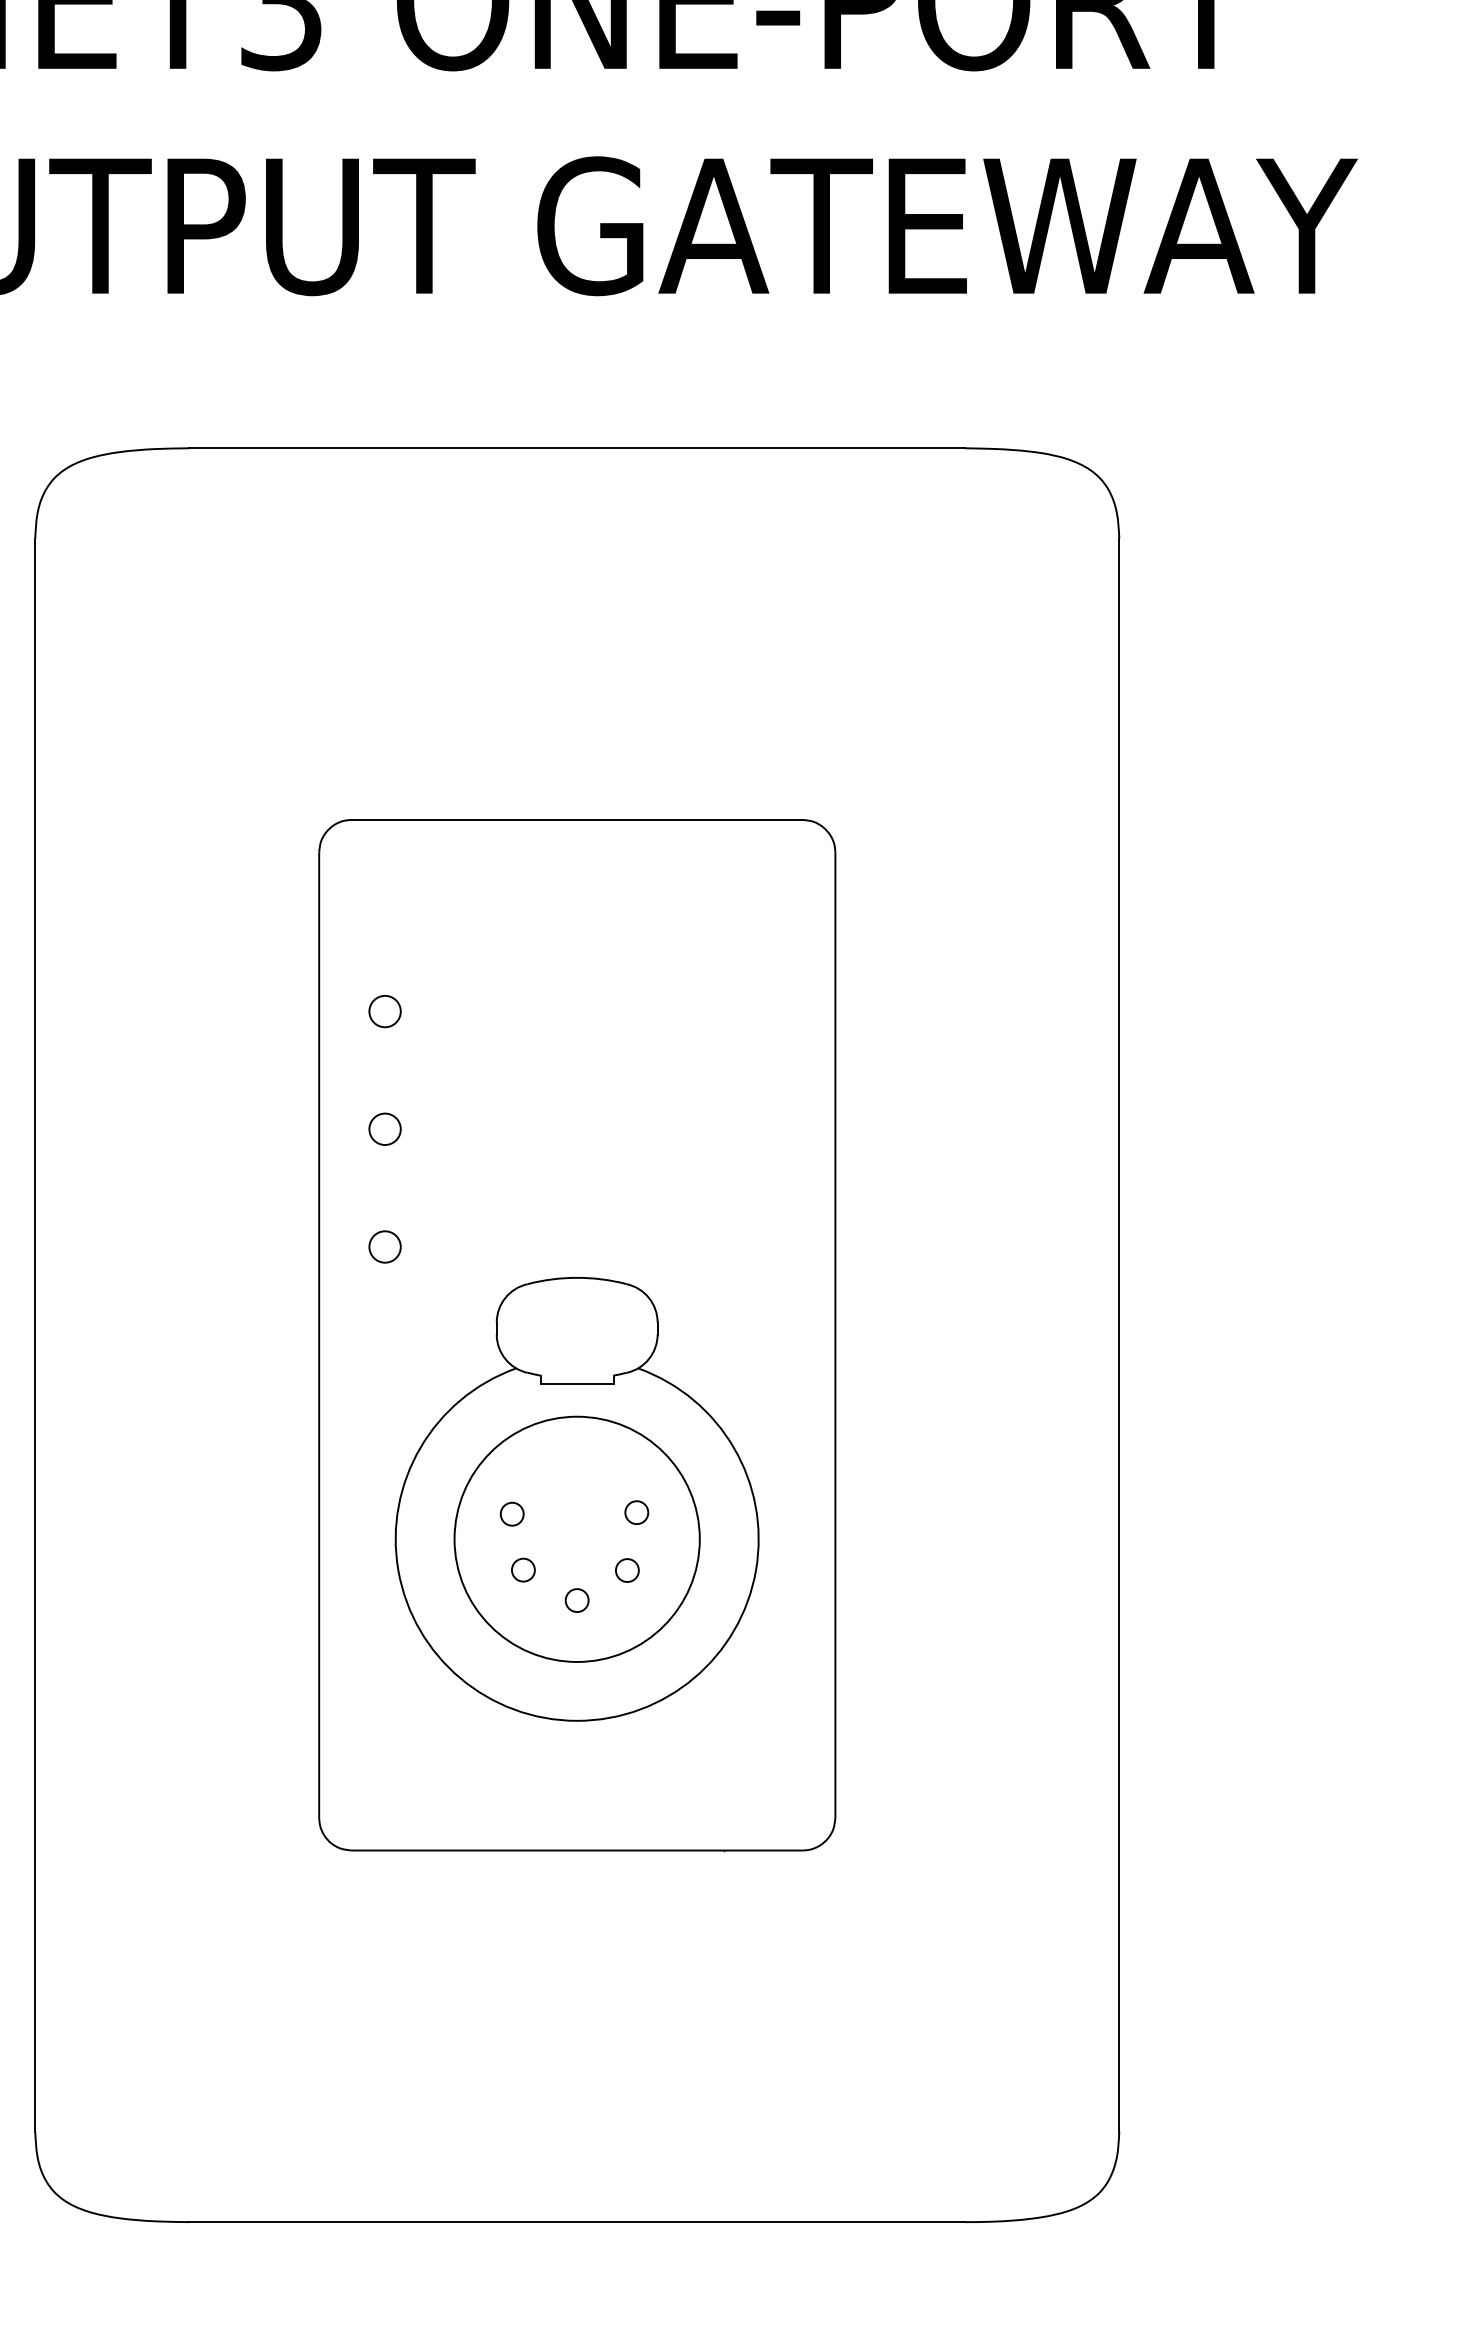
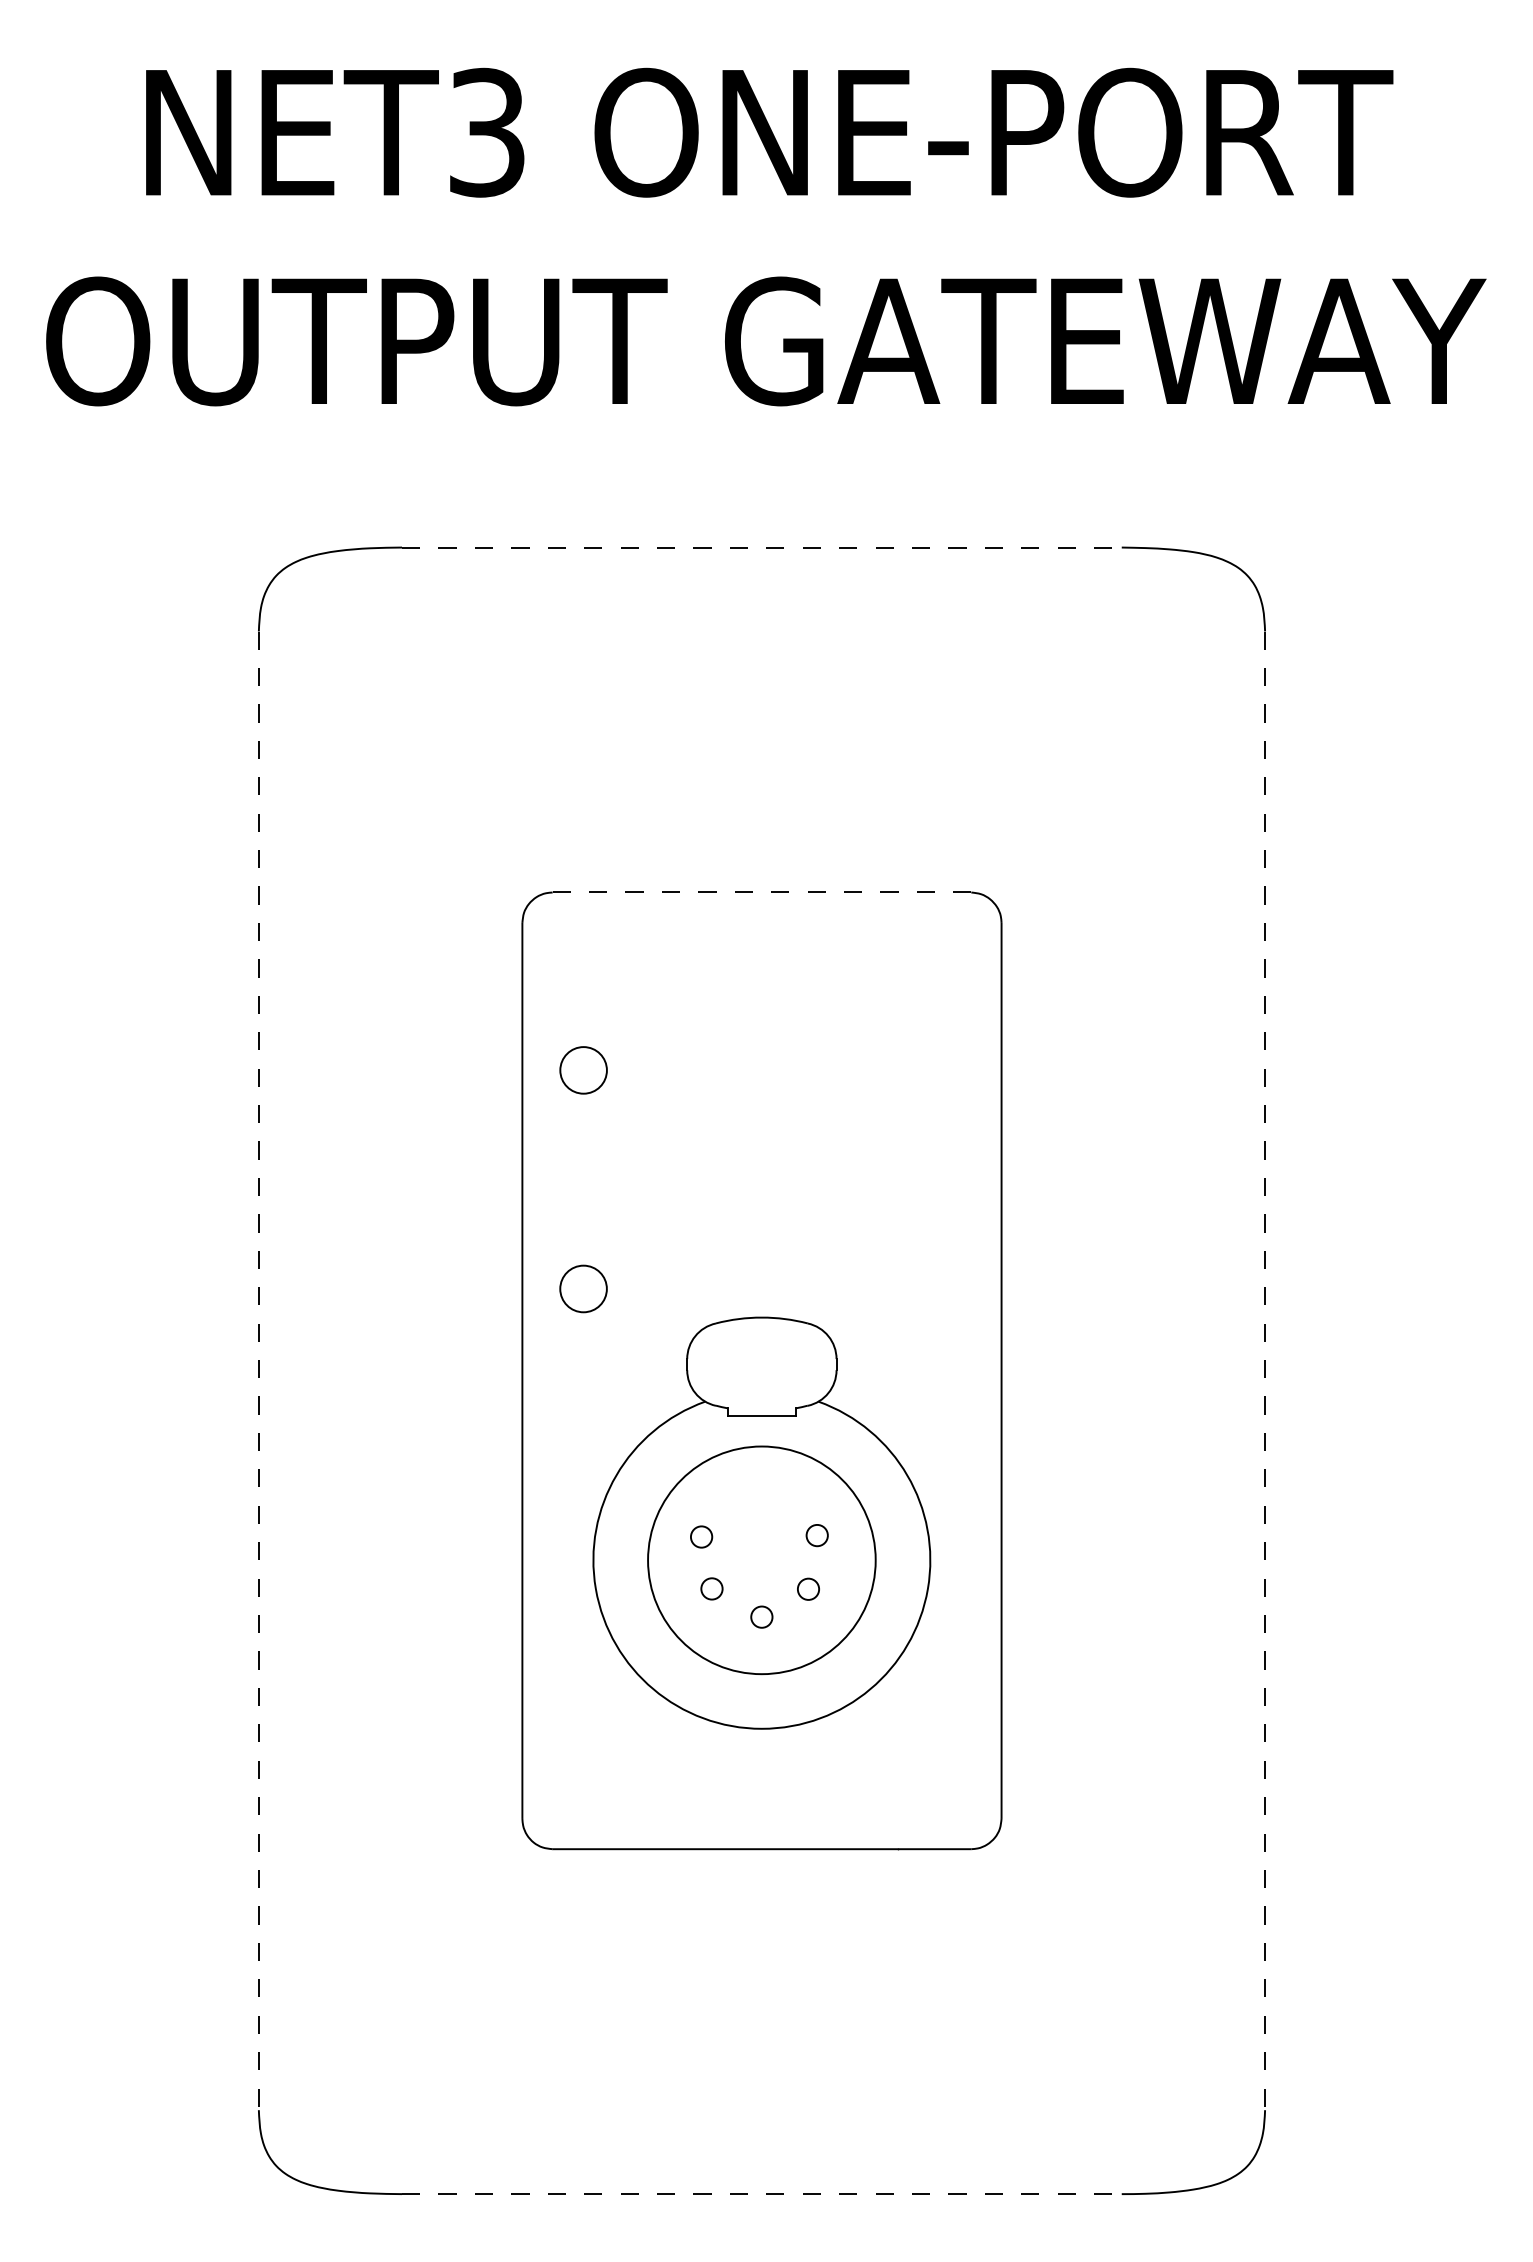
line: (576, 448) -> (761, 547), solid -> dashed
line: (577, 819) -> (762, 892), solid -> dashed
circle: (385, 1011) -> (583, 1070), size x1.6
circle: (385, 1129) -> (583, 1179), removed
circle: (385, 1246) -> (583, 1288), size x1.6
line: (34, 1335) -> (258, 1371), solid -> dashed
line: (1119, 1335) -> (1265, 1371), solid -> dashed
line: (576, 2222) -> (761, 2194), solid -> dashed

